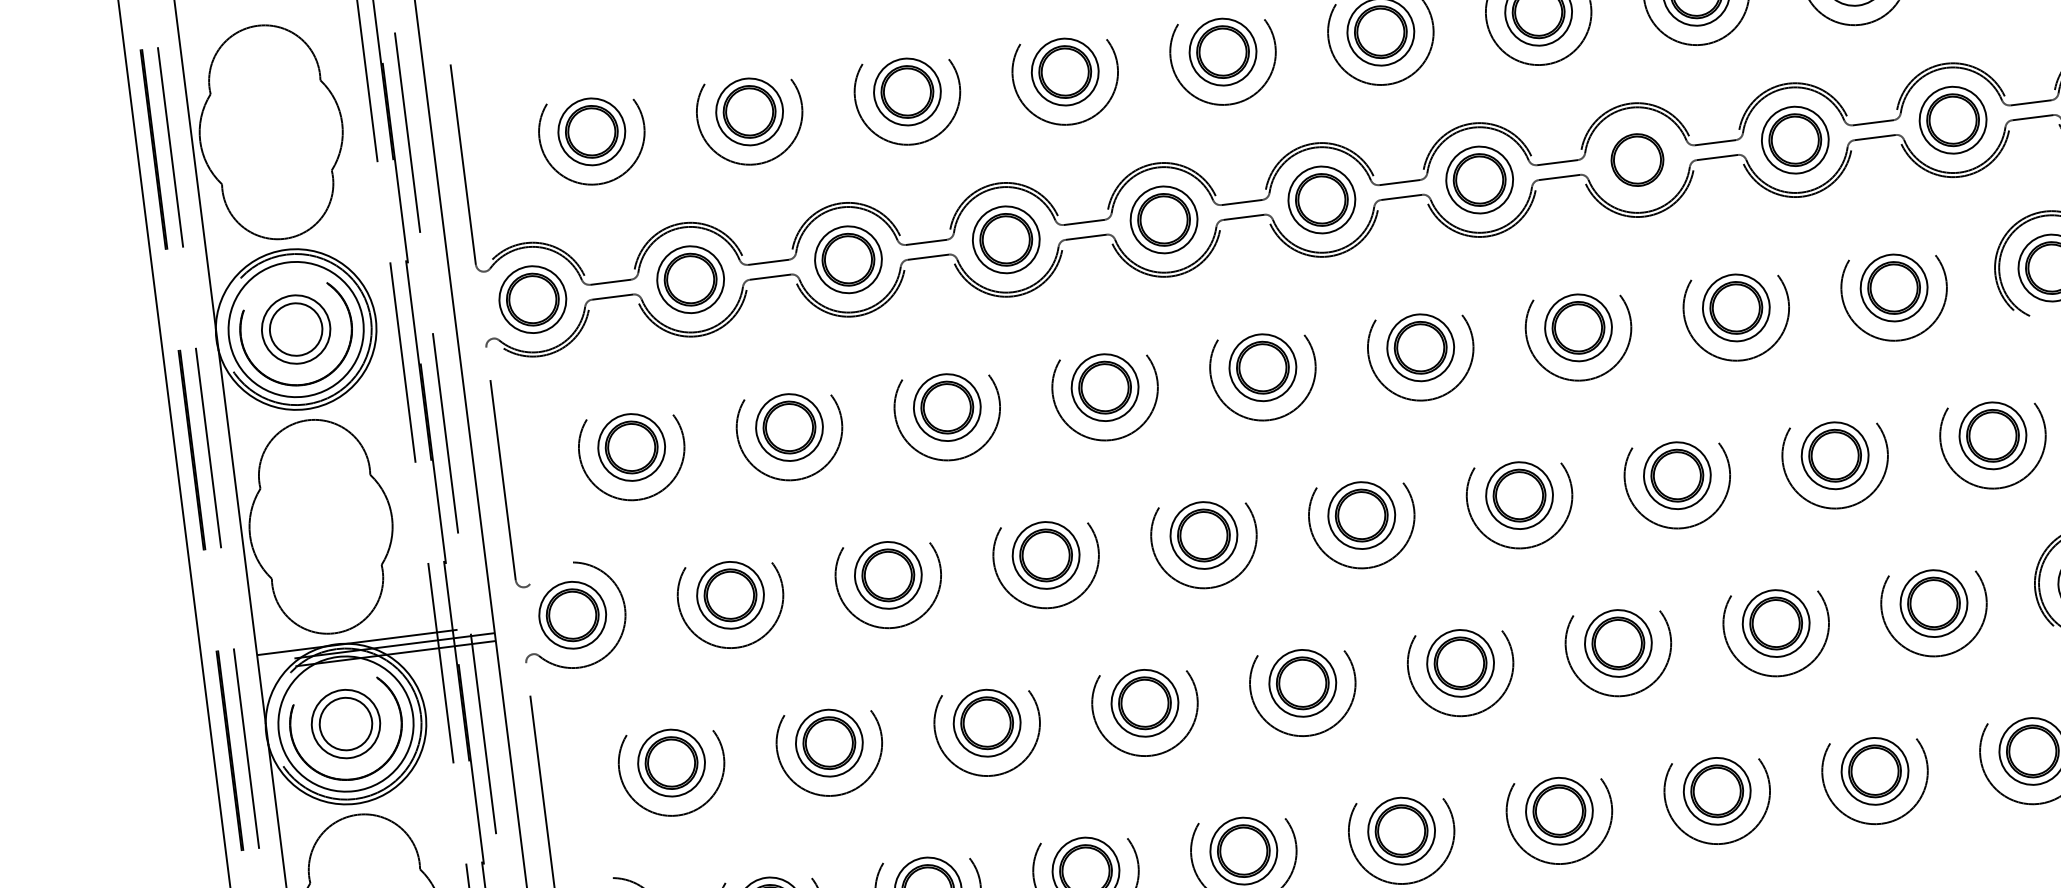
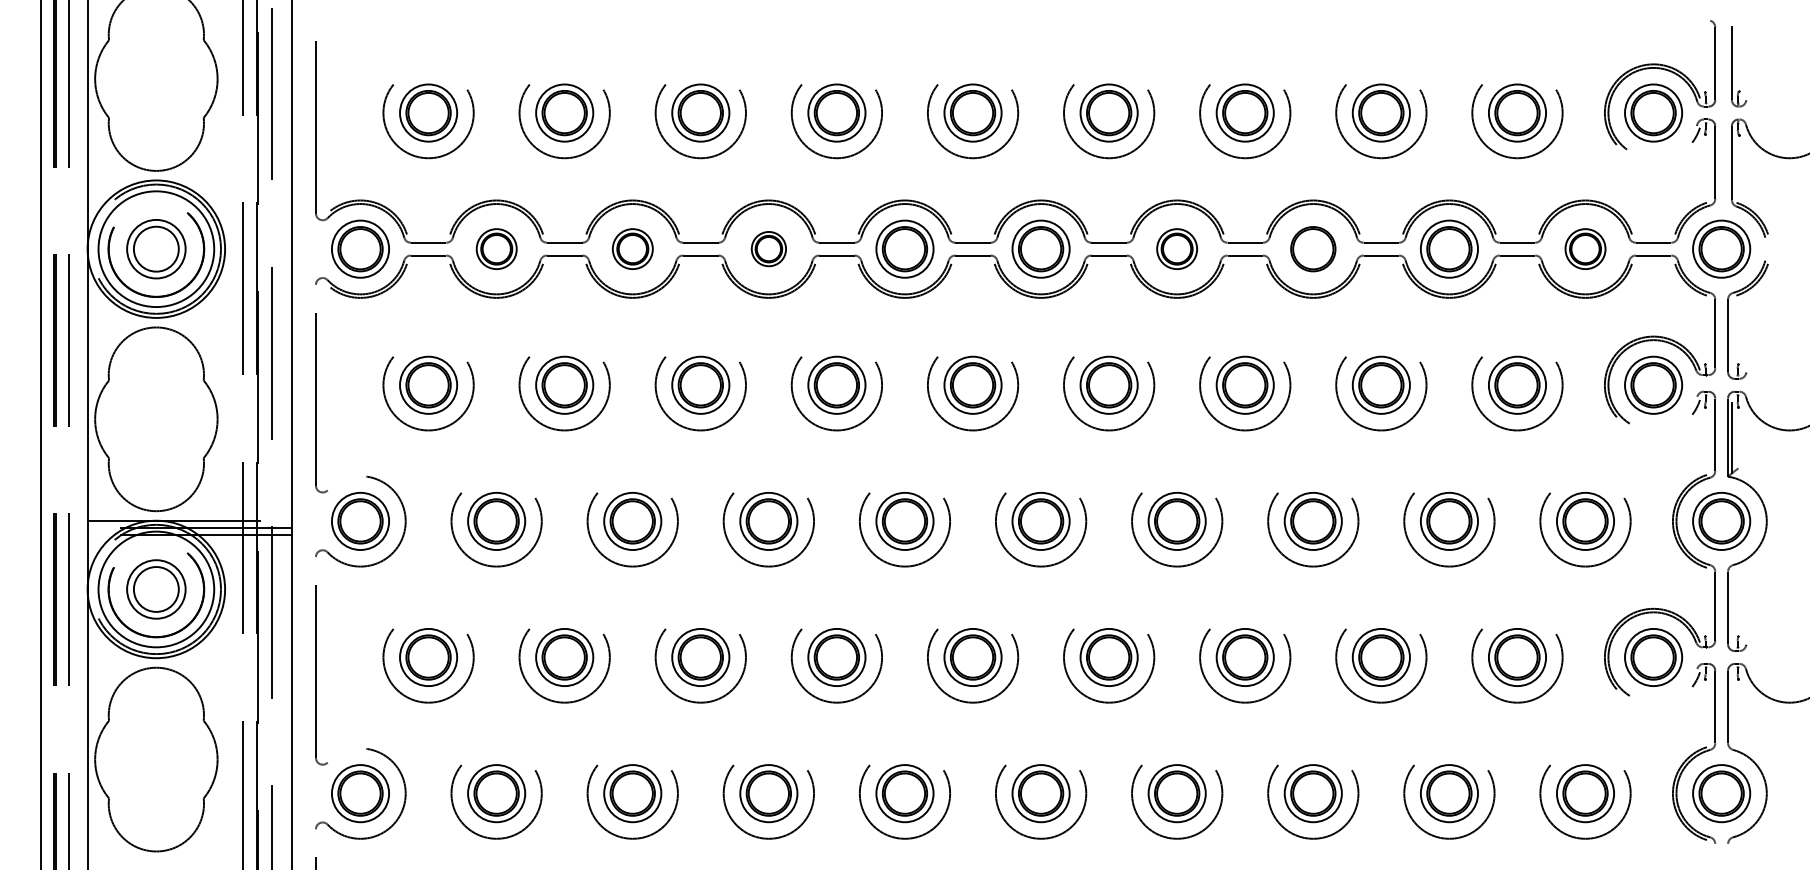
part: (1952, 119) -> (1585, 248), size x0.7
part: (1478, 179) -> (1176, 248), size x0.7
part: (1005, 239) -> (768, 248), size x0.6
part: (848, 259) -> (632, 248), size x0.7
part: (690, 278) -> (496, 248), size x0.7

